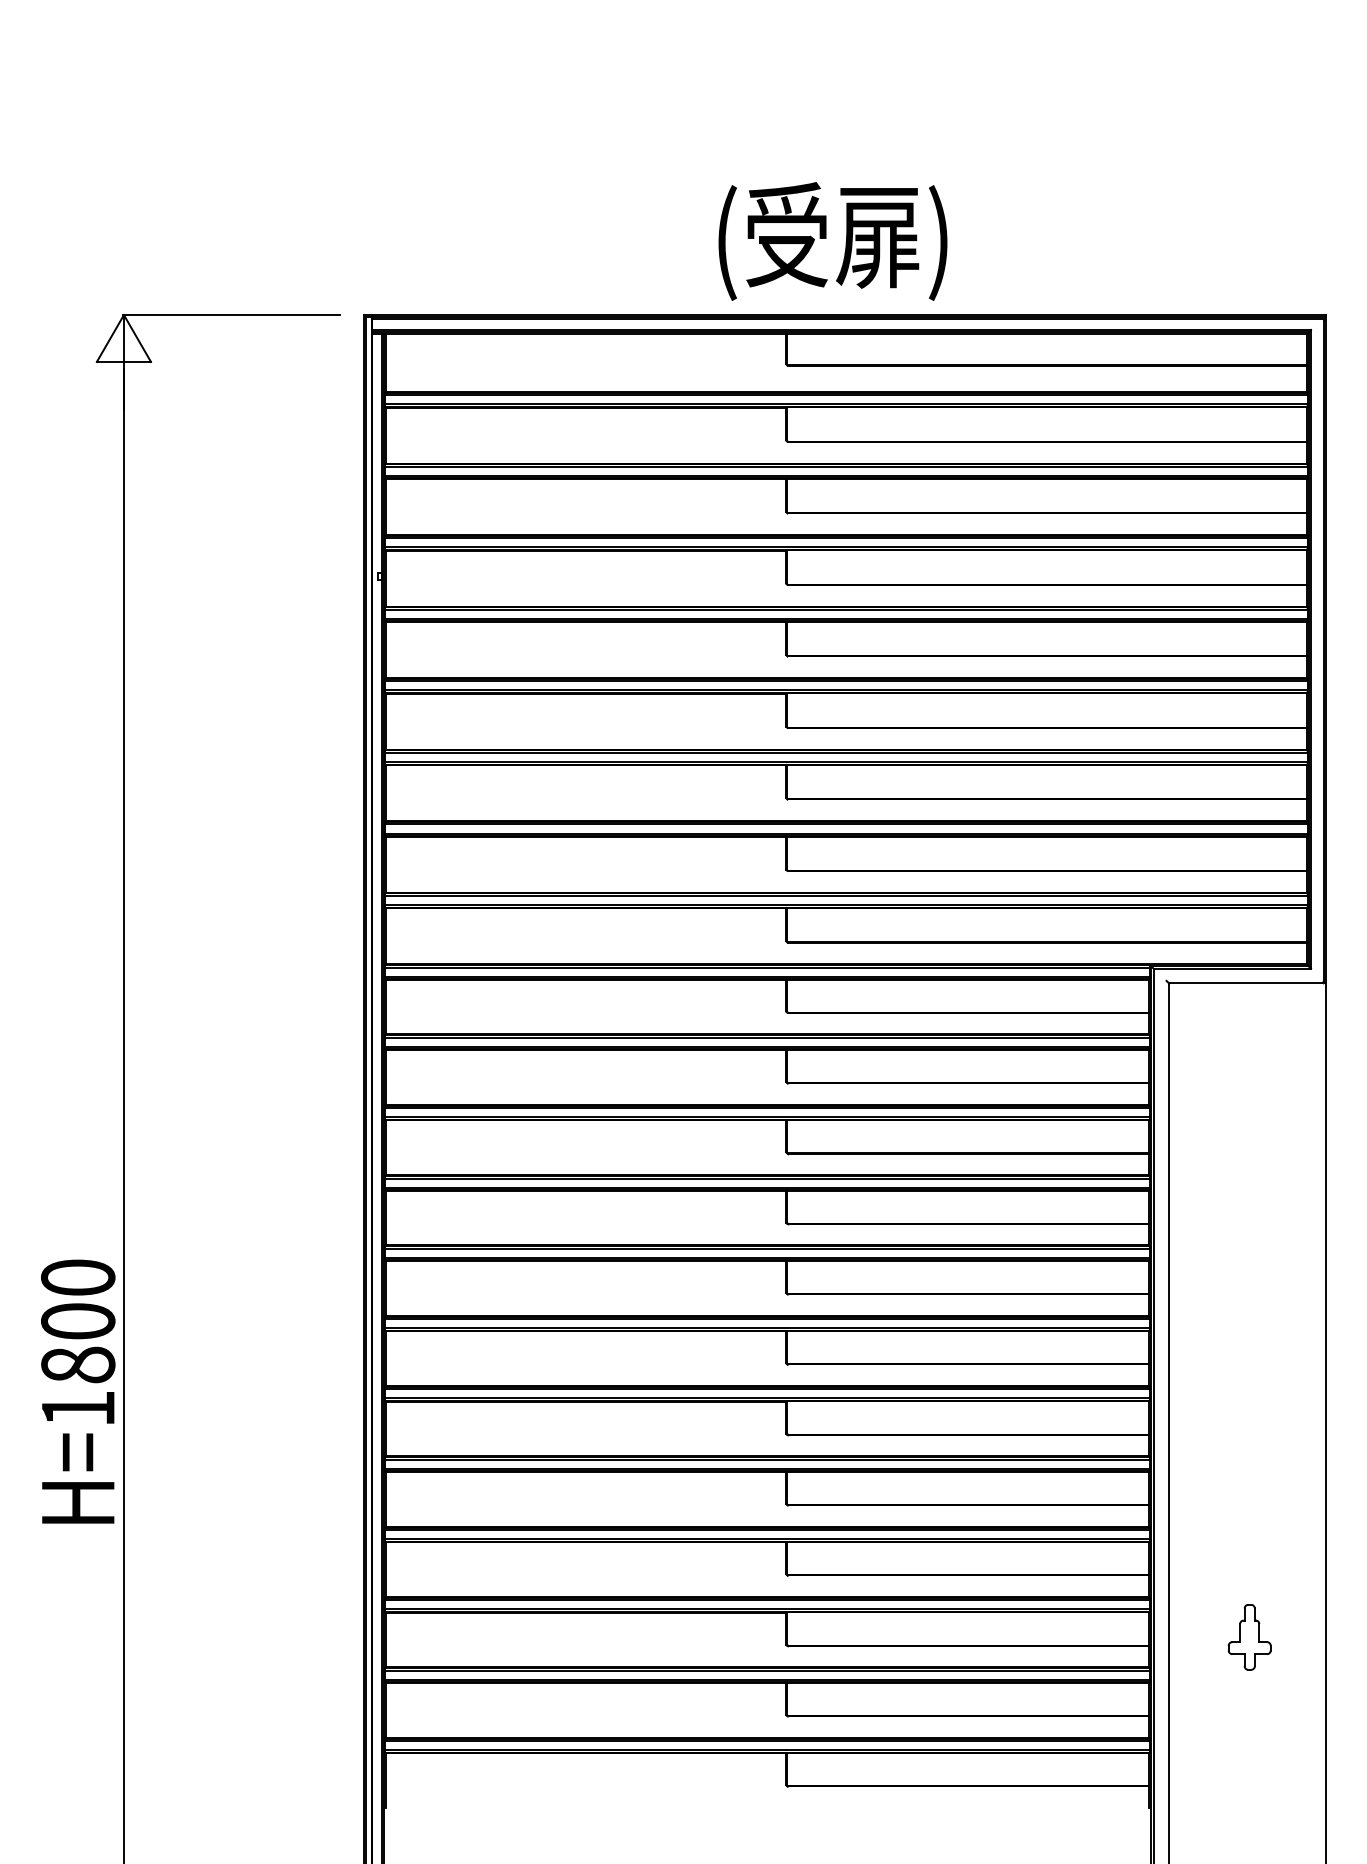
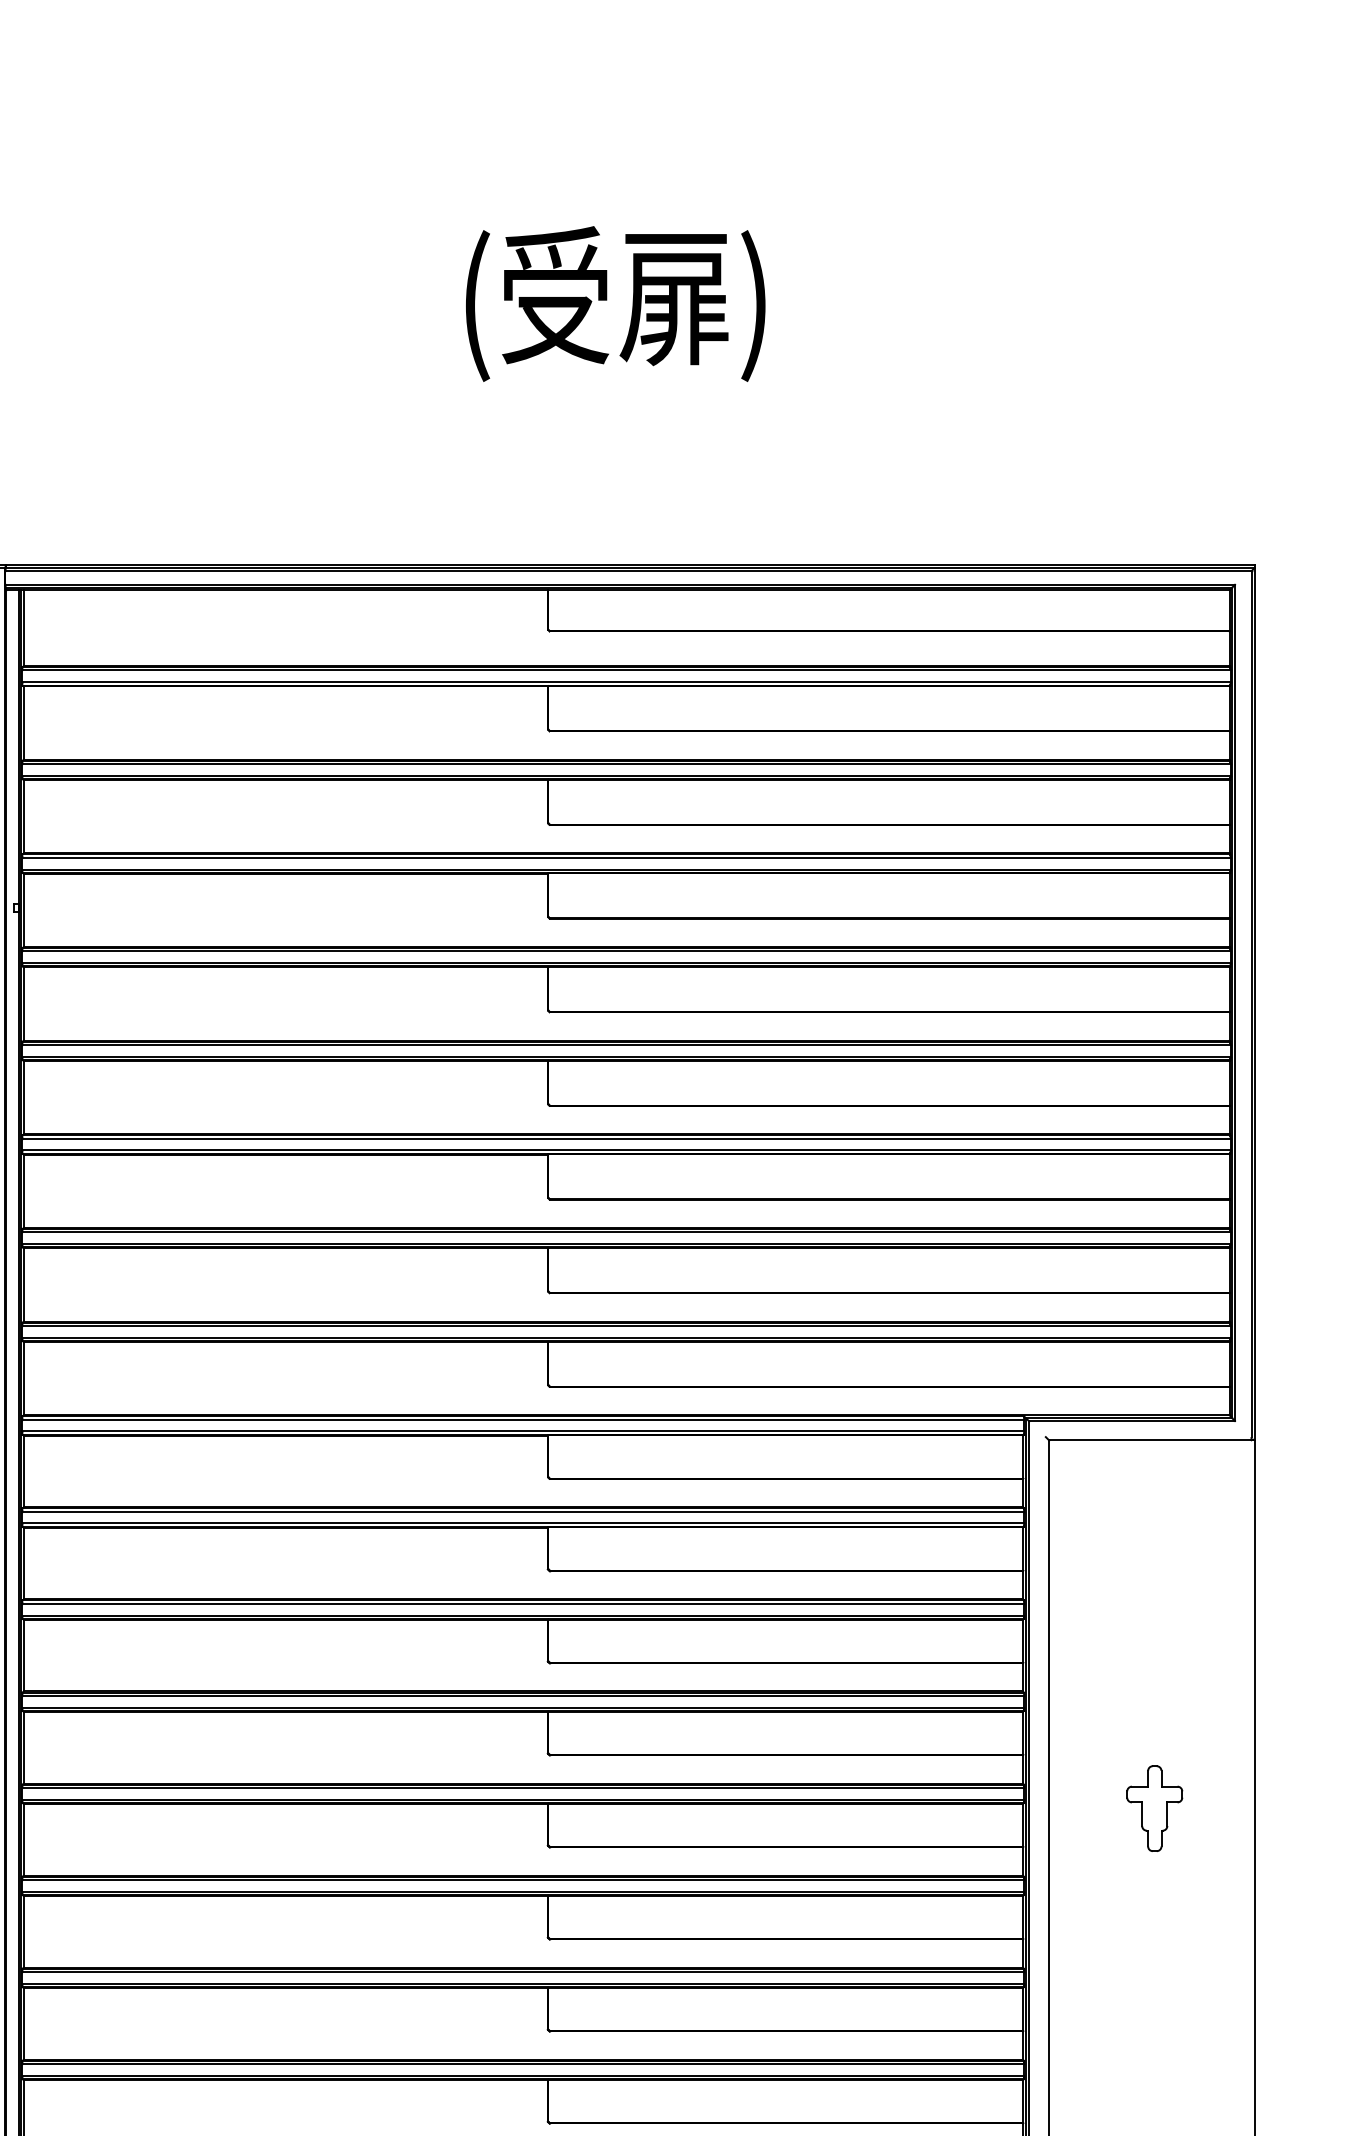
text: (832, 241) -> (615, 304), moved
part: (1249, 1264) -> (1154, 1808), added

